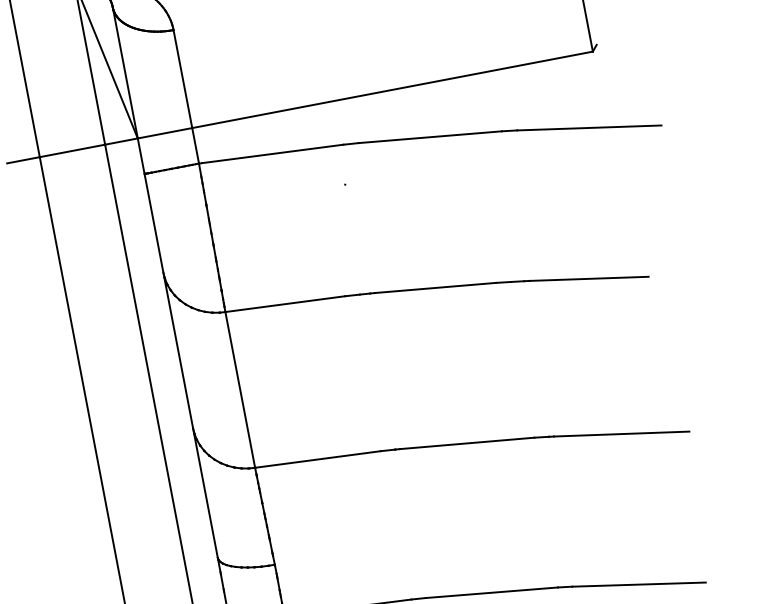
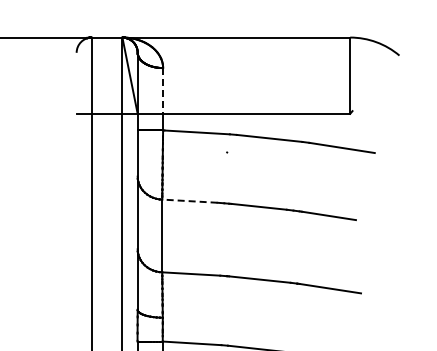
line: (183, 77) -> (163, 90), solid -> dashed
line: (284, 304) -> (189, 201), solid -> dashed

